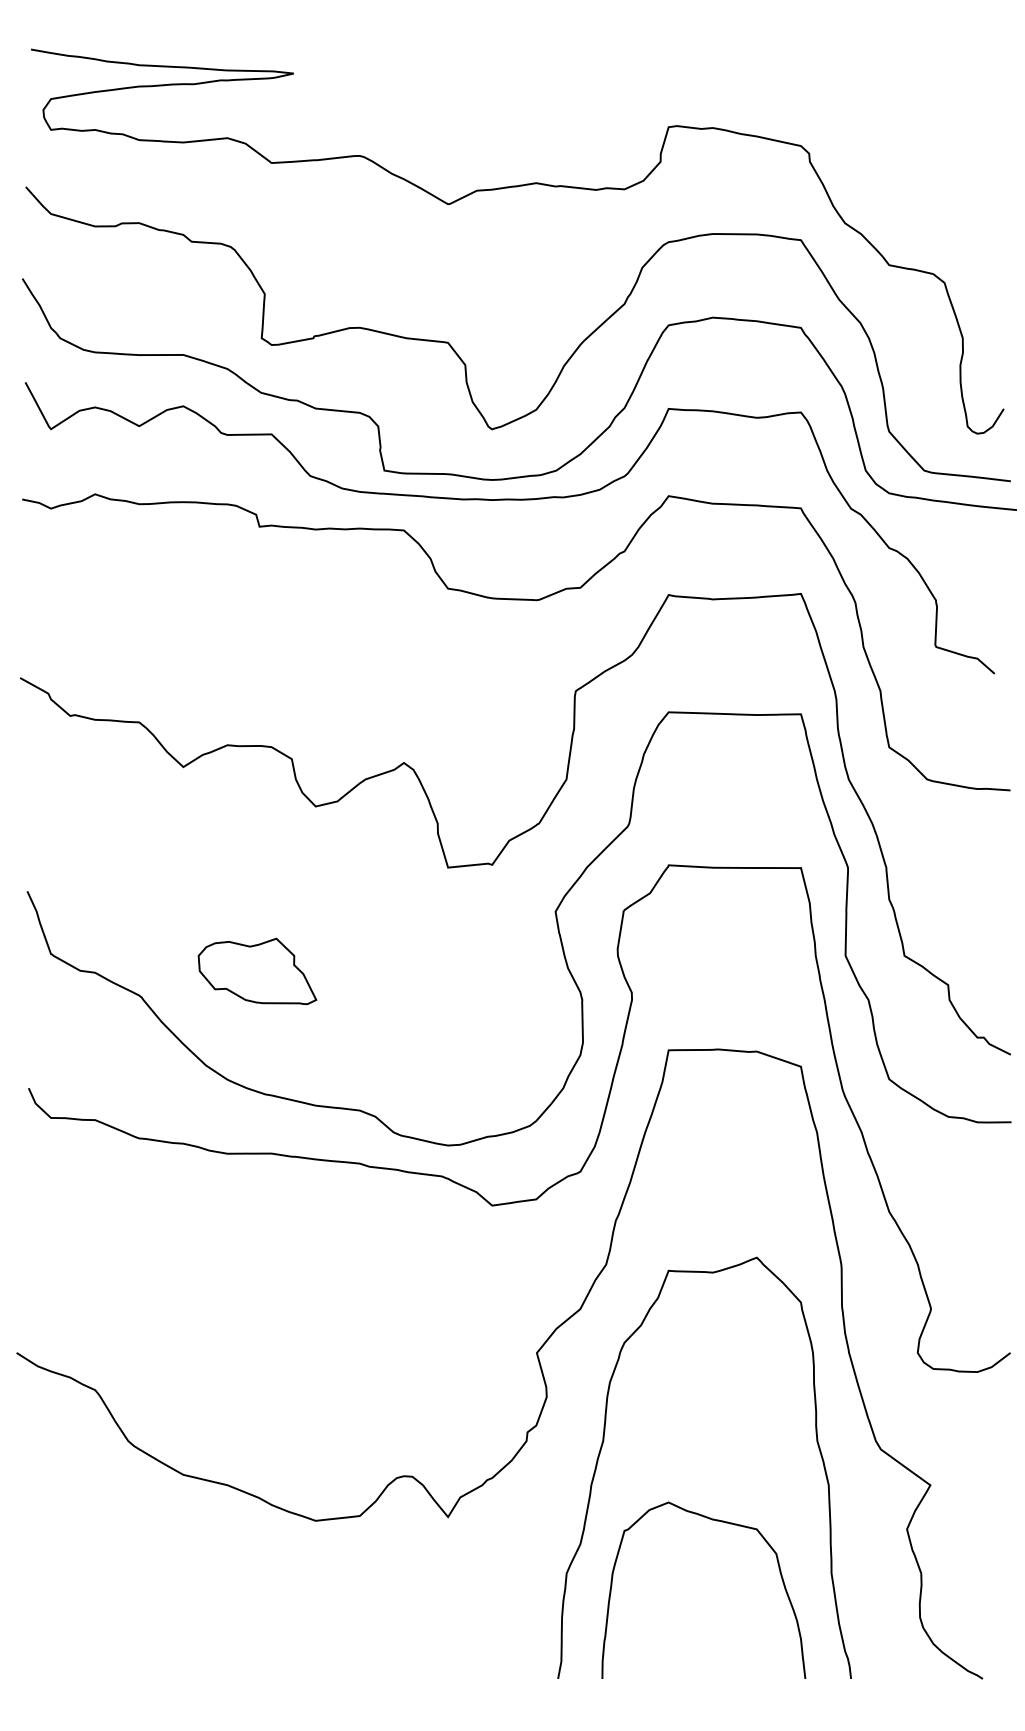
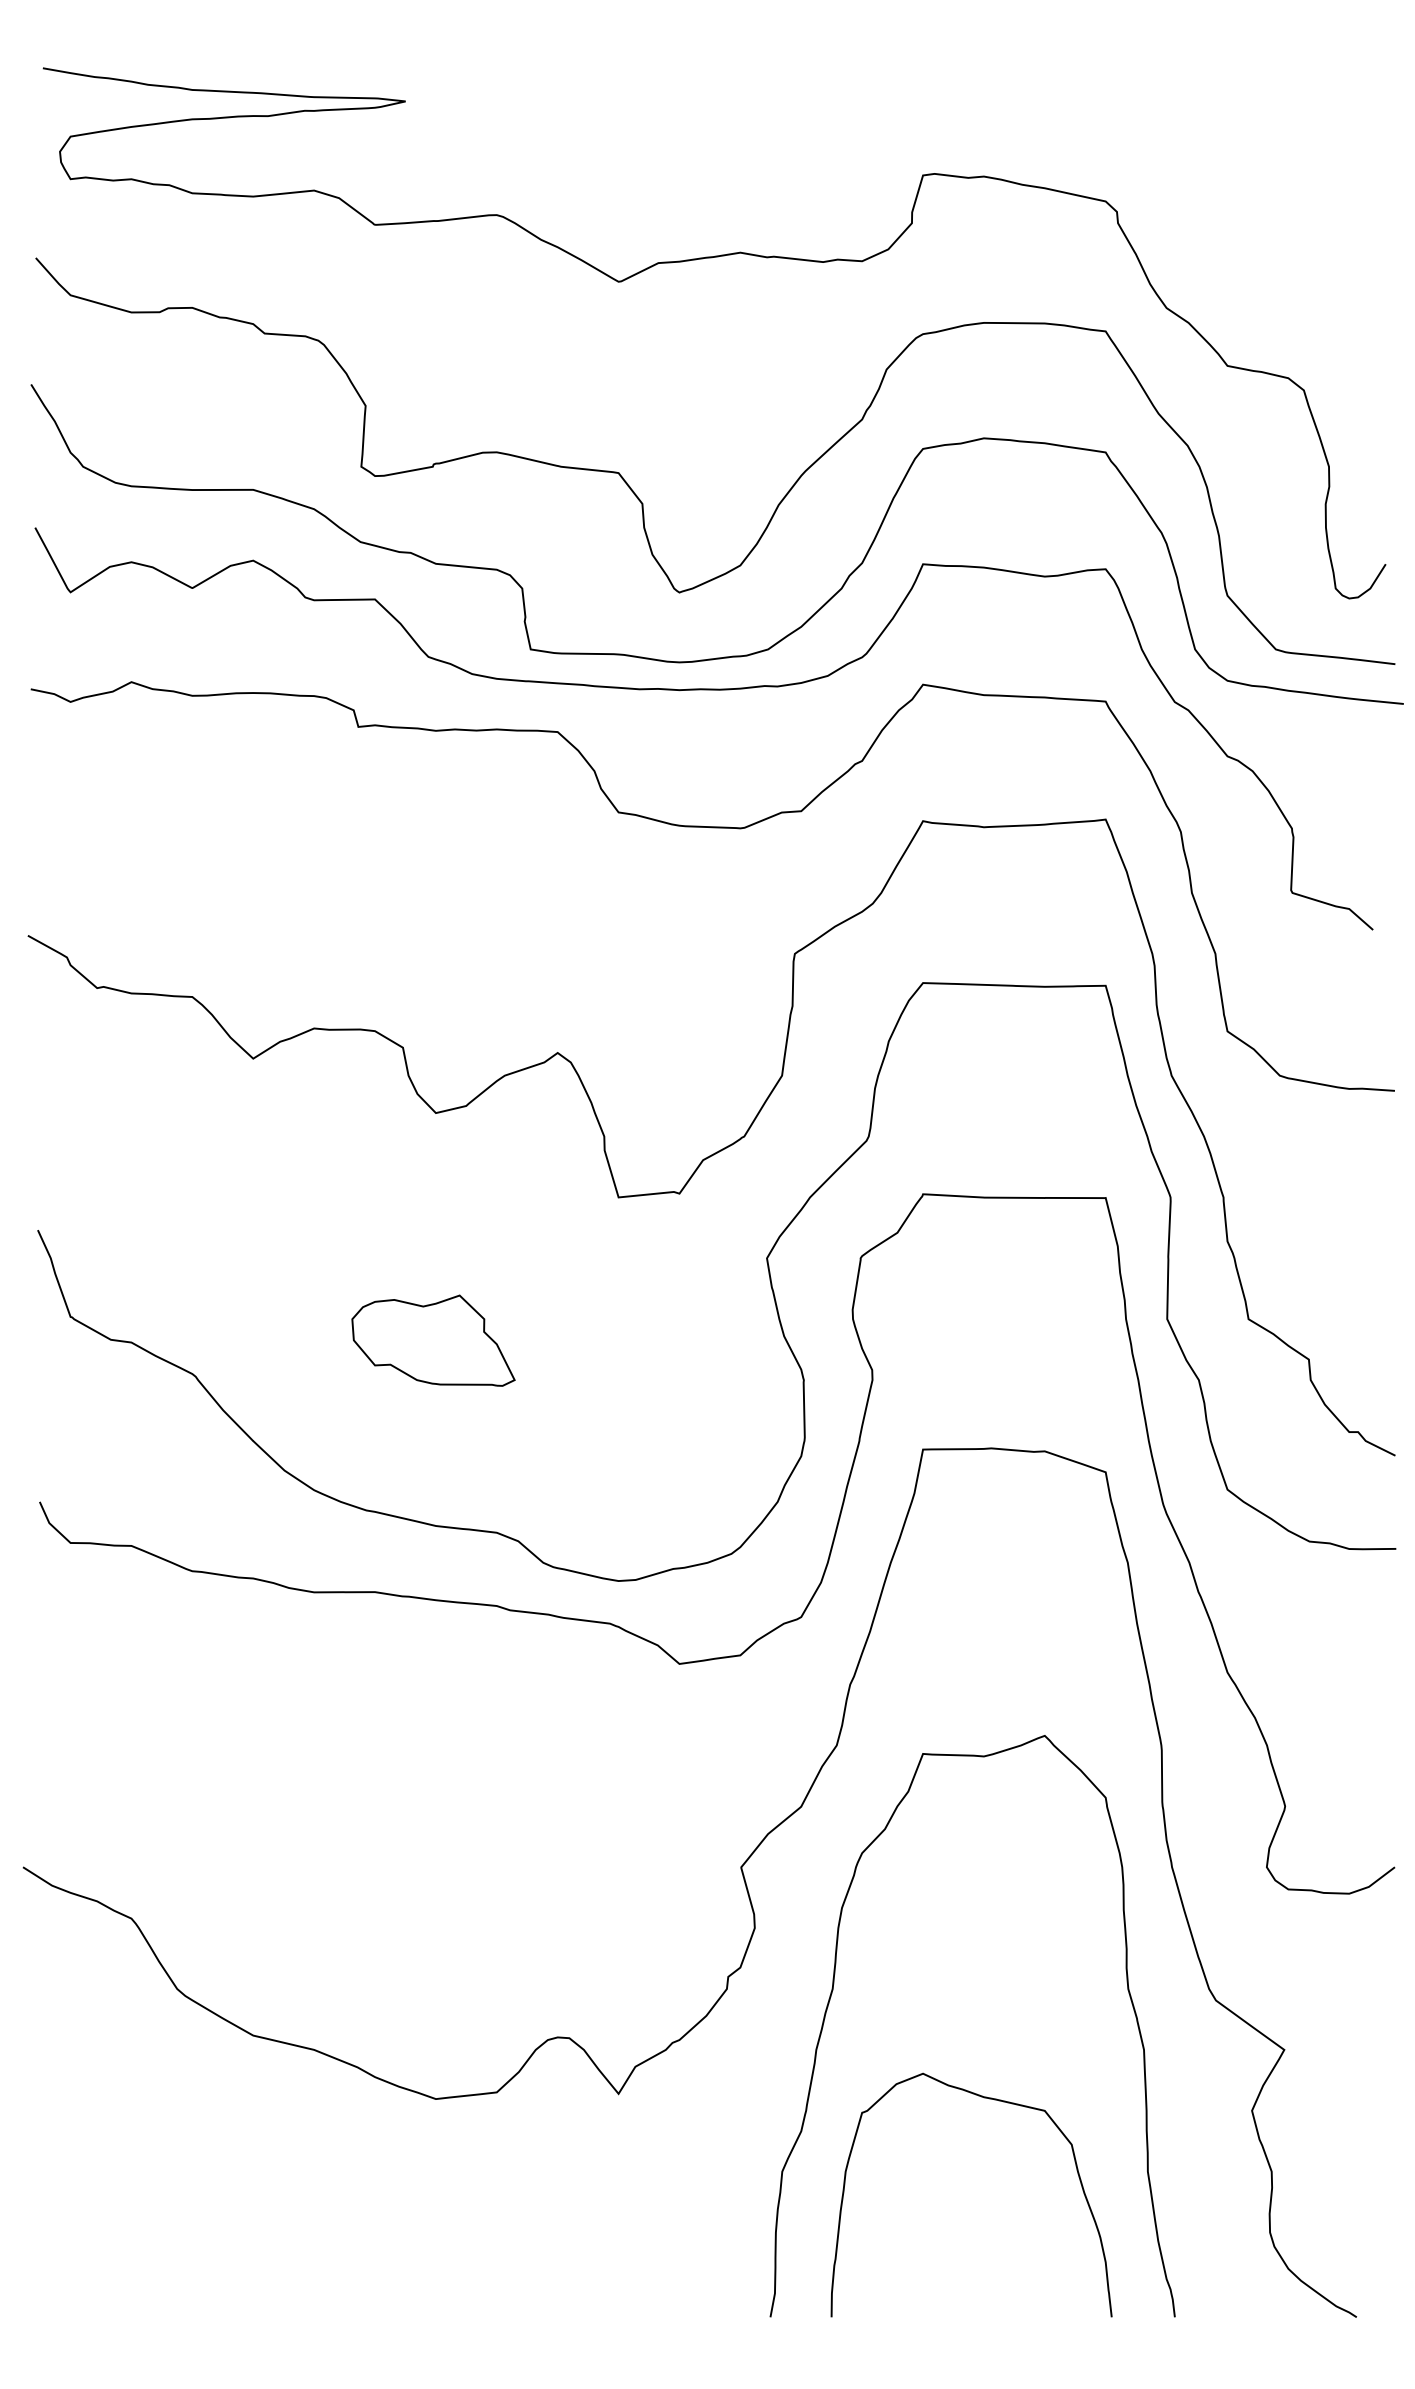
part: (257, 971) -> (433, 1340), moved

